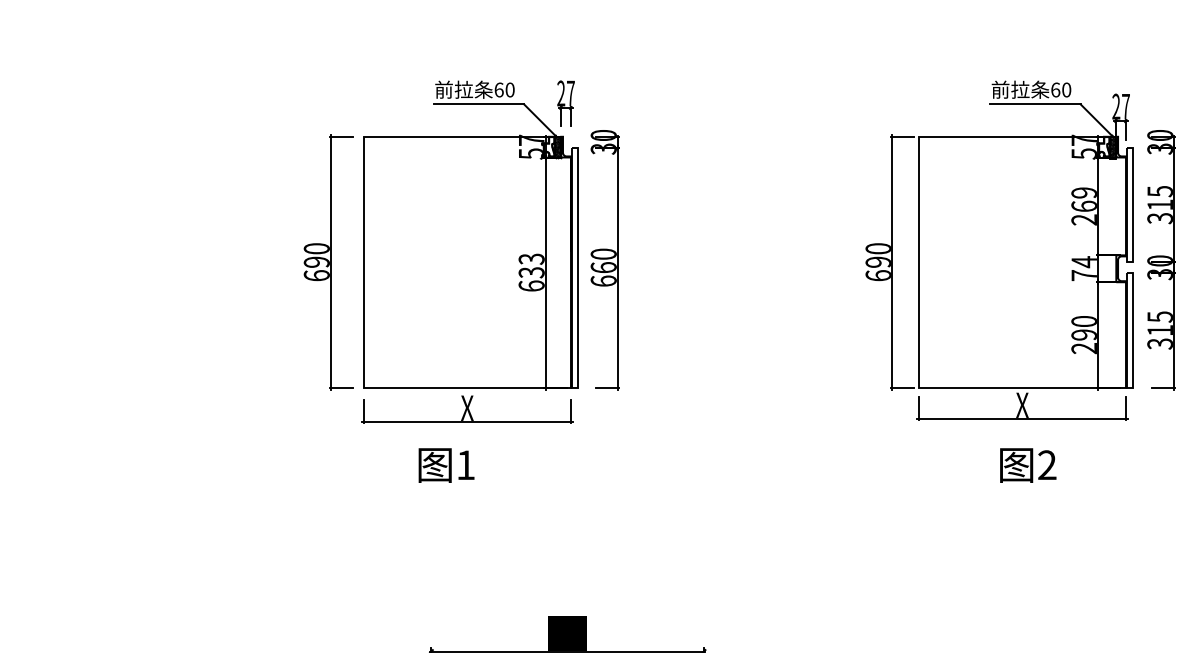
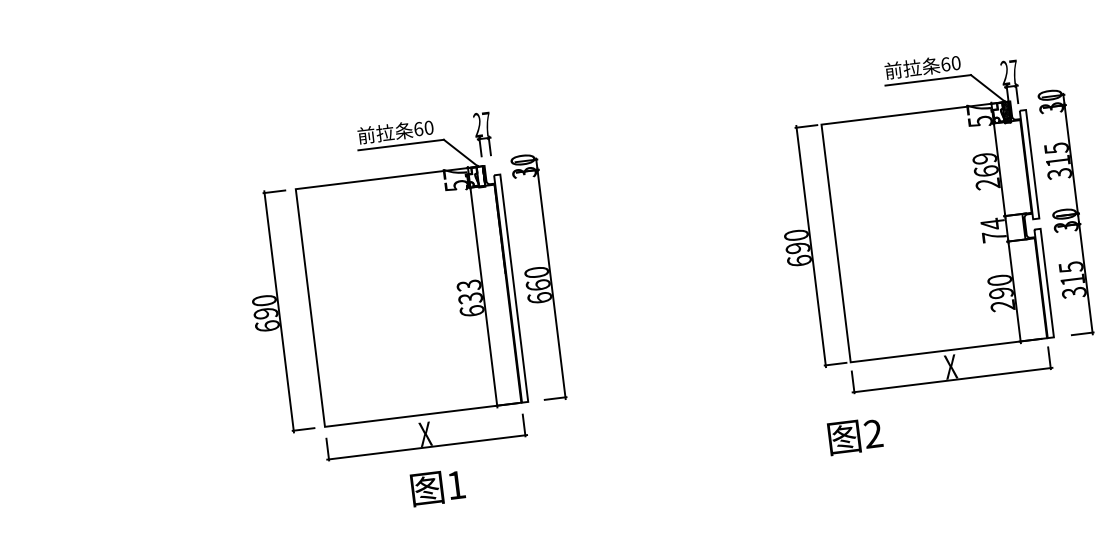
hatch: (557, 147) -> (480, 176), removed
text: (446, 465) -> (438, 487), moved
text: (1028, 465) -> (855, 436), moved

